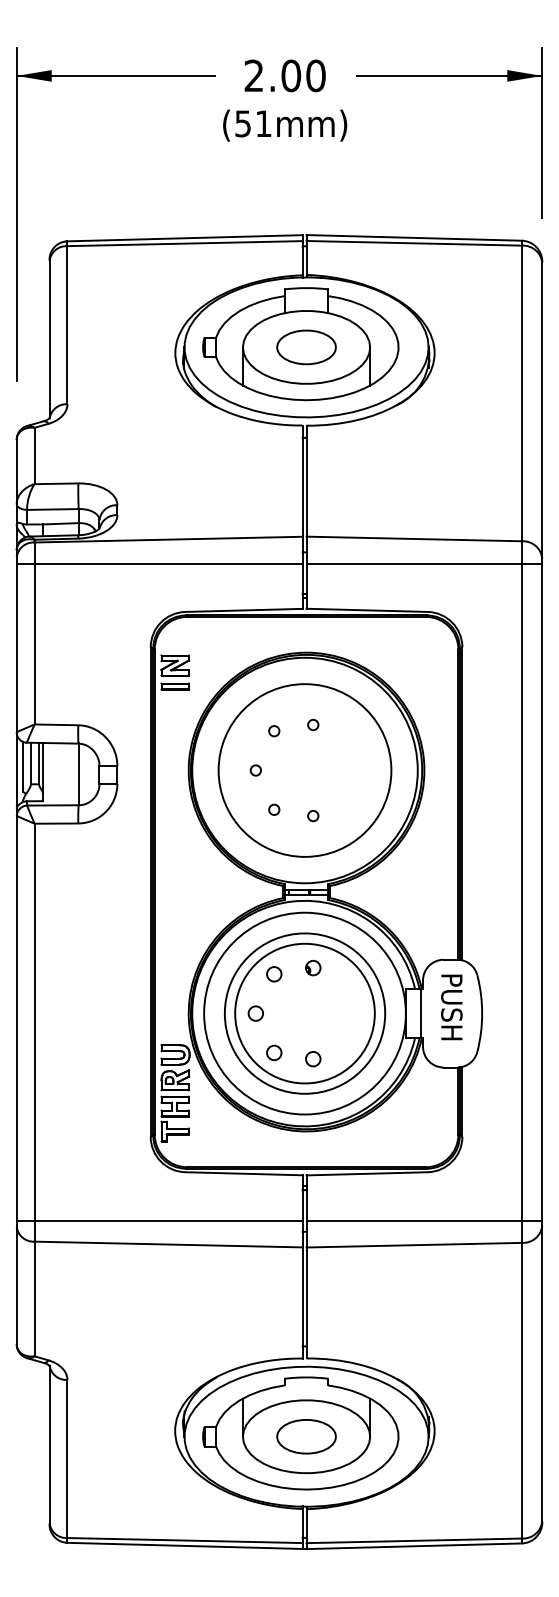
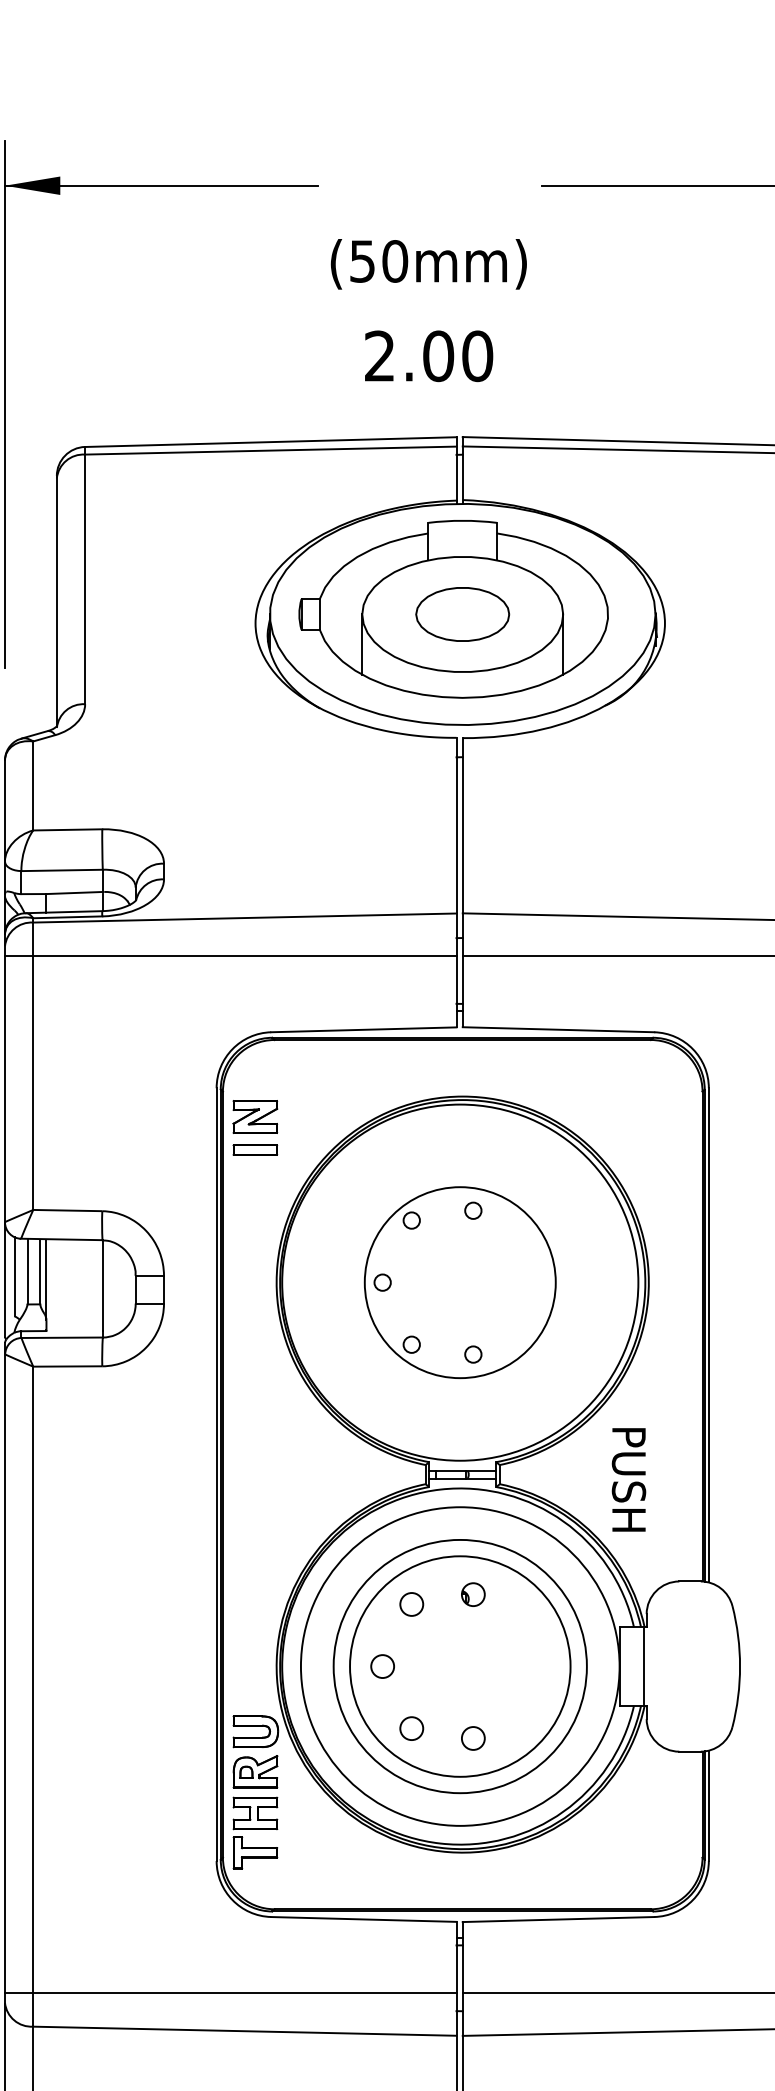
text: (284, 75) -> (427, 355), moved
text: (263, 123) -> (394, 260), (51mm) -> (50mm)
circle: (304, 770) -> (459, 1282), size x0.7
text: (451, 1007) -> (628, 1480), moved

